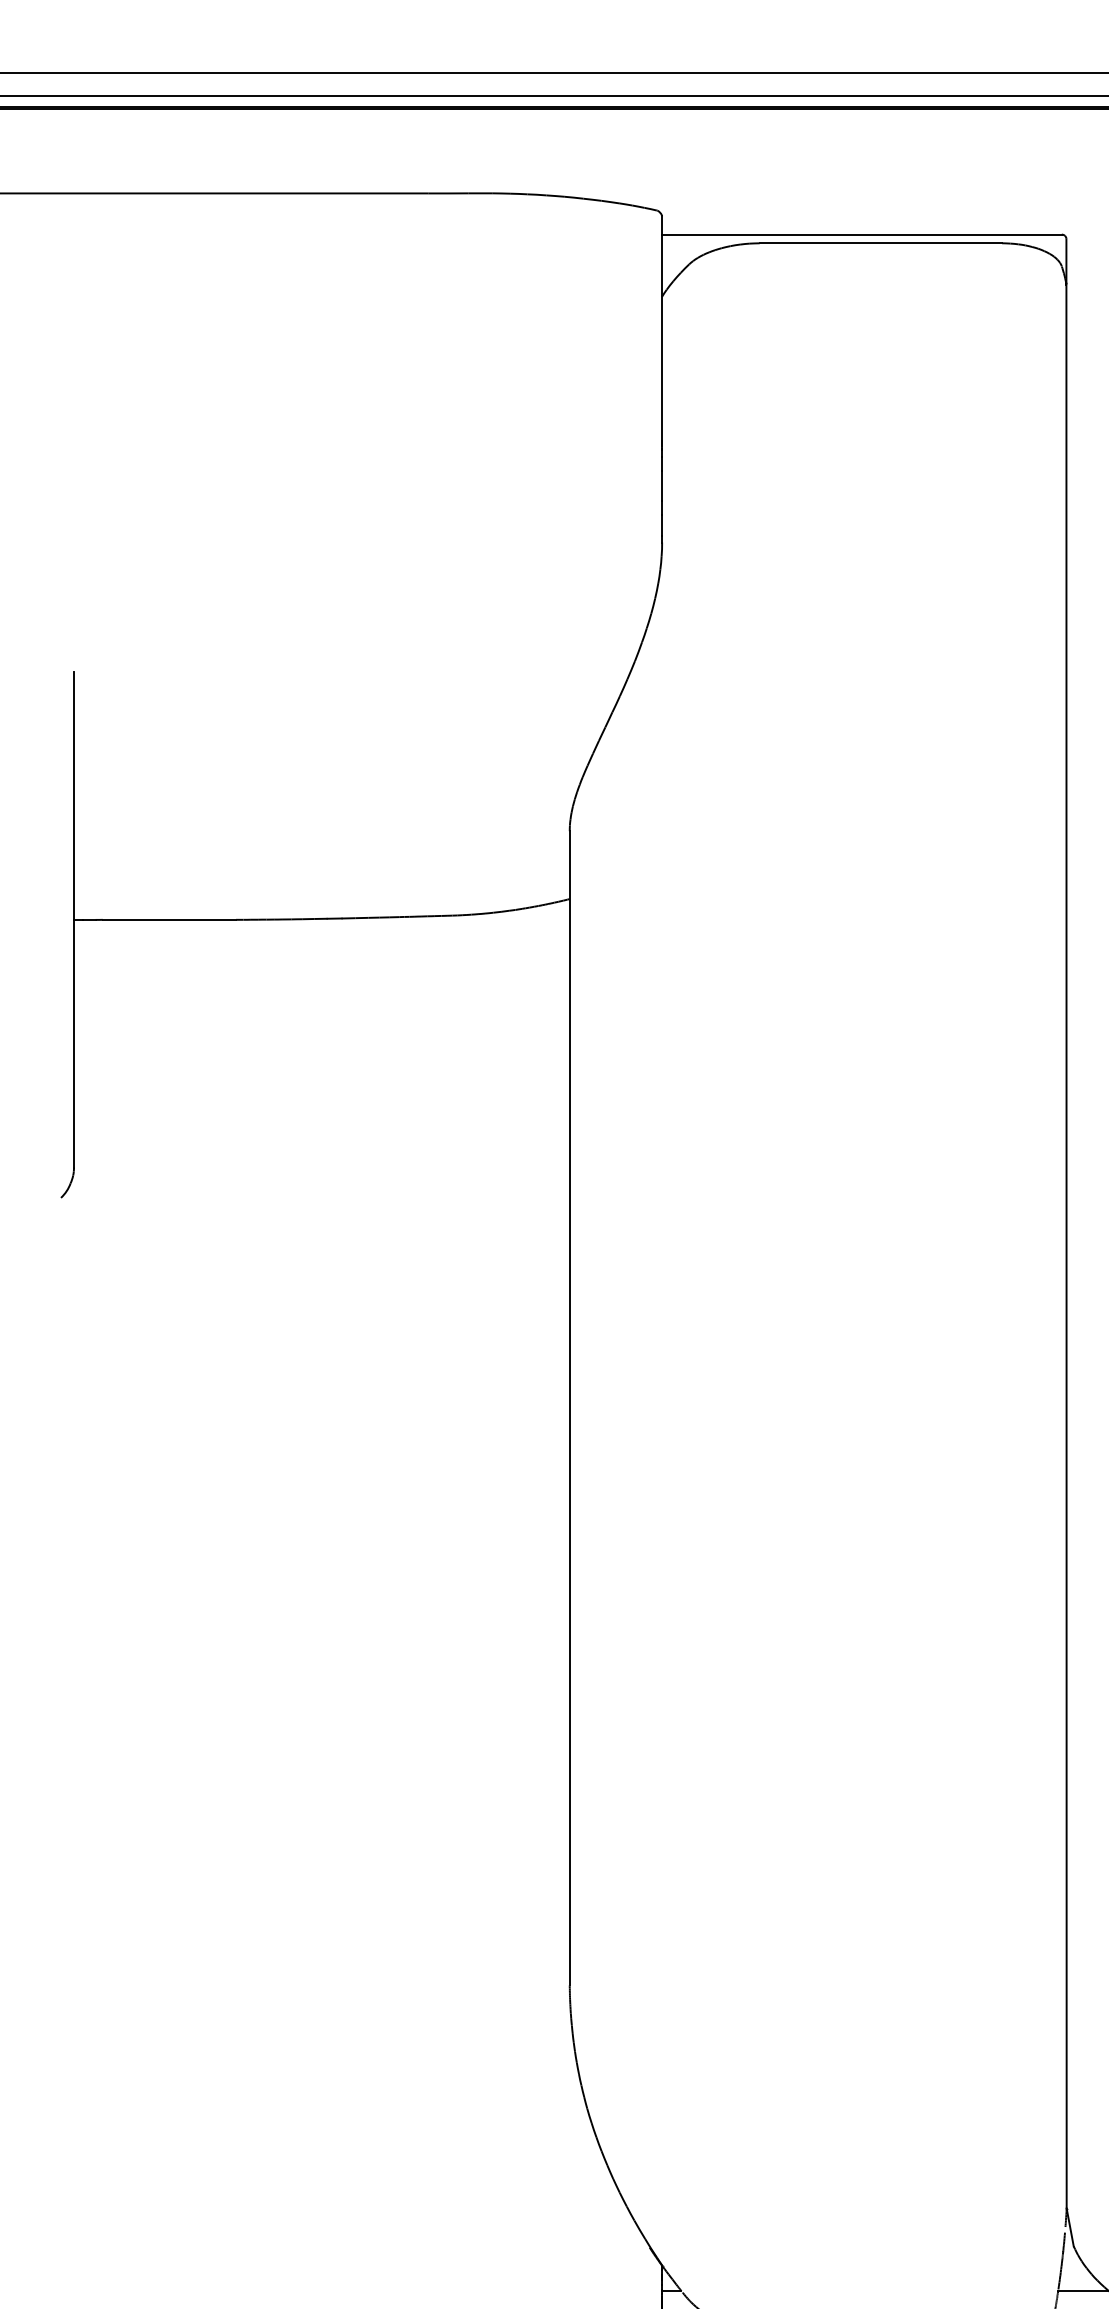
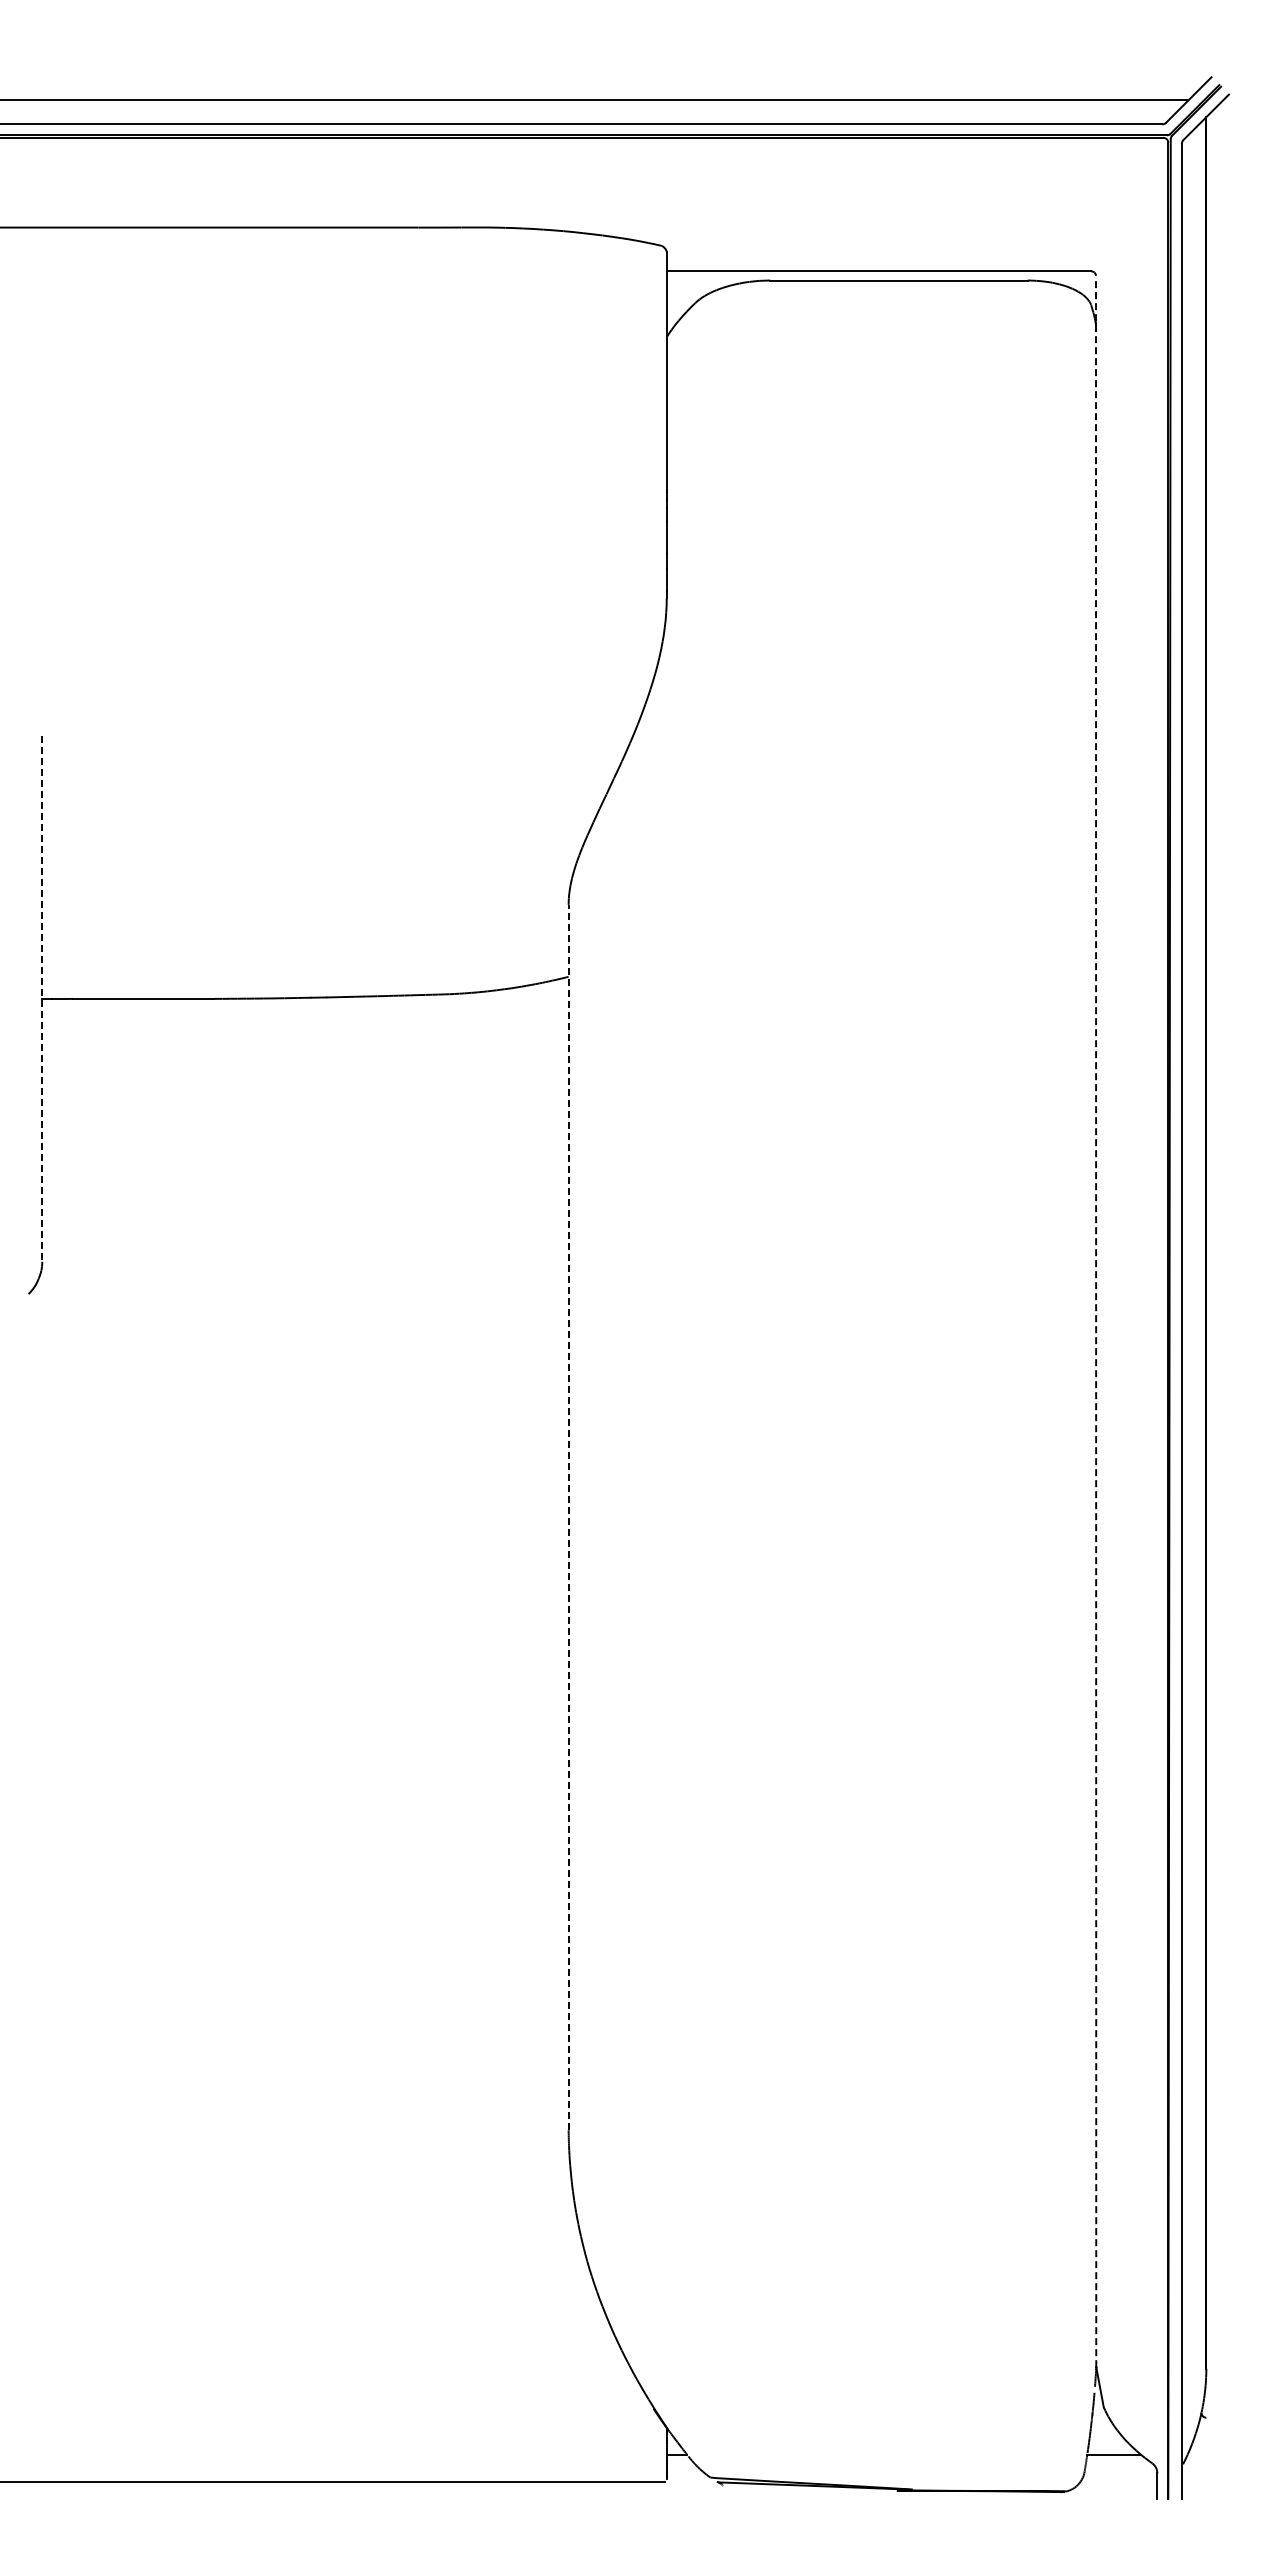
line: (74, 919) -> (42, 998), solid -> dashed
line: (1066, 1223) -> (1096, 1321), solid -> dashed
line: (569, 1407) -> (568, 1516), solid -> dashed

